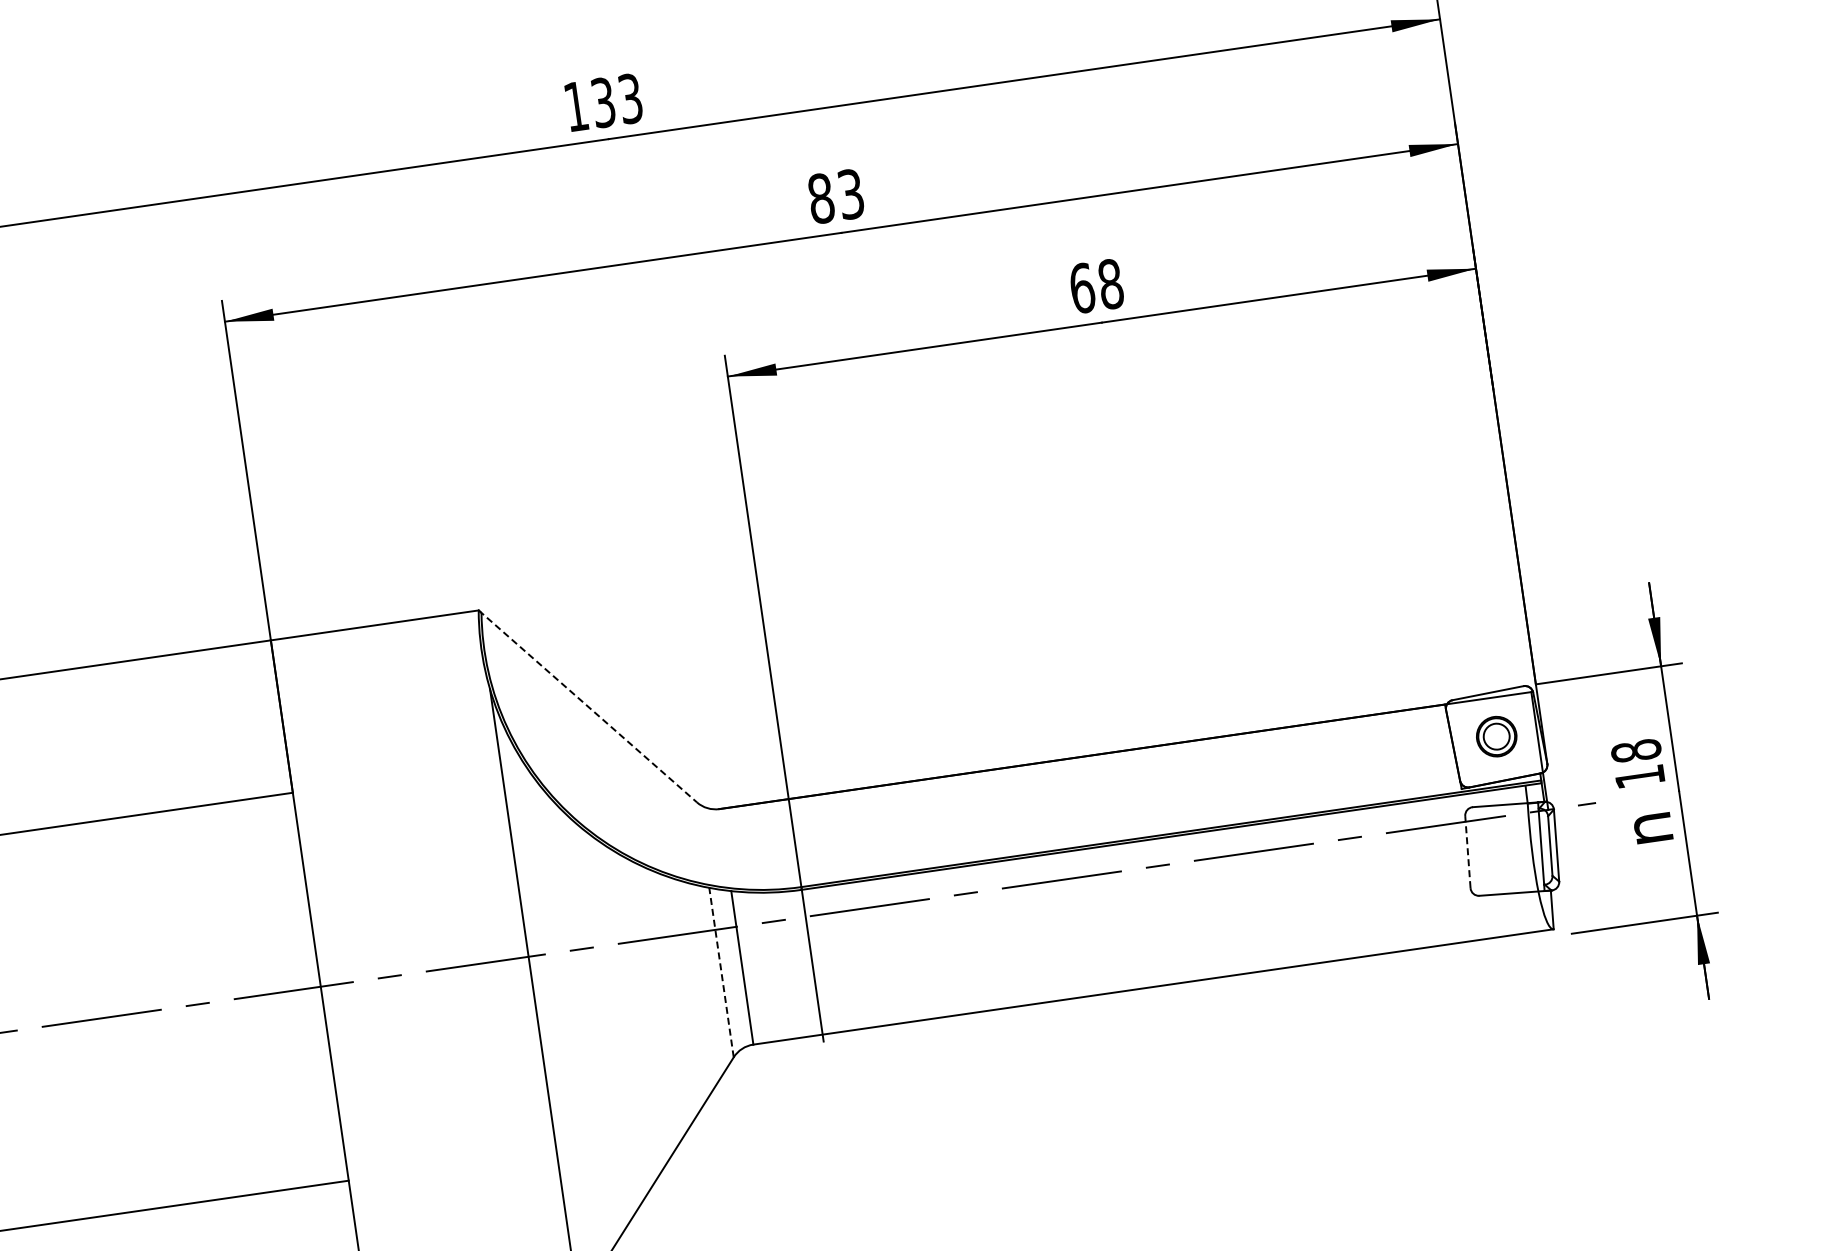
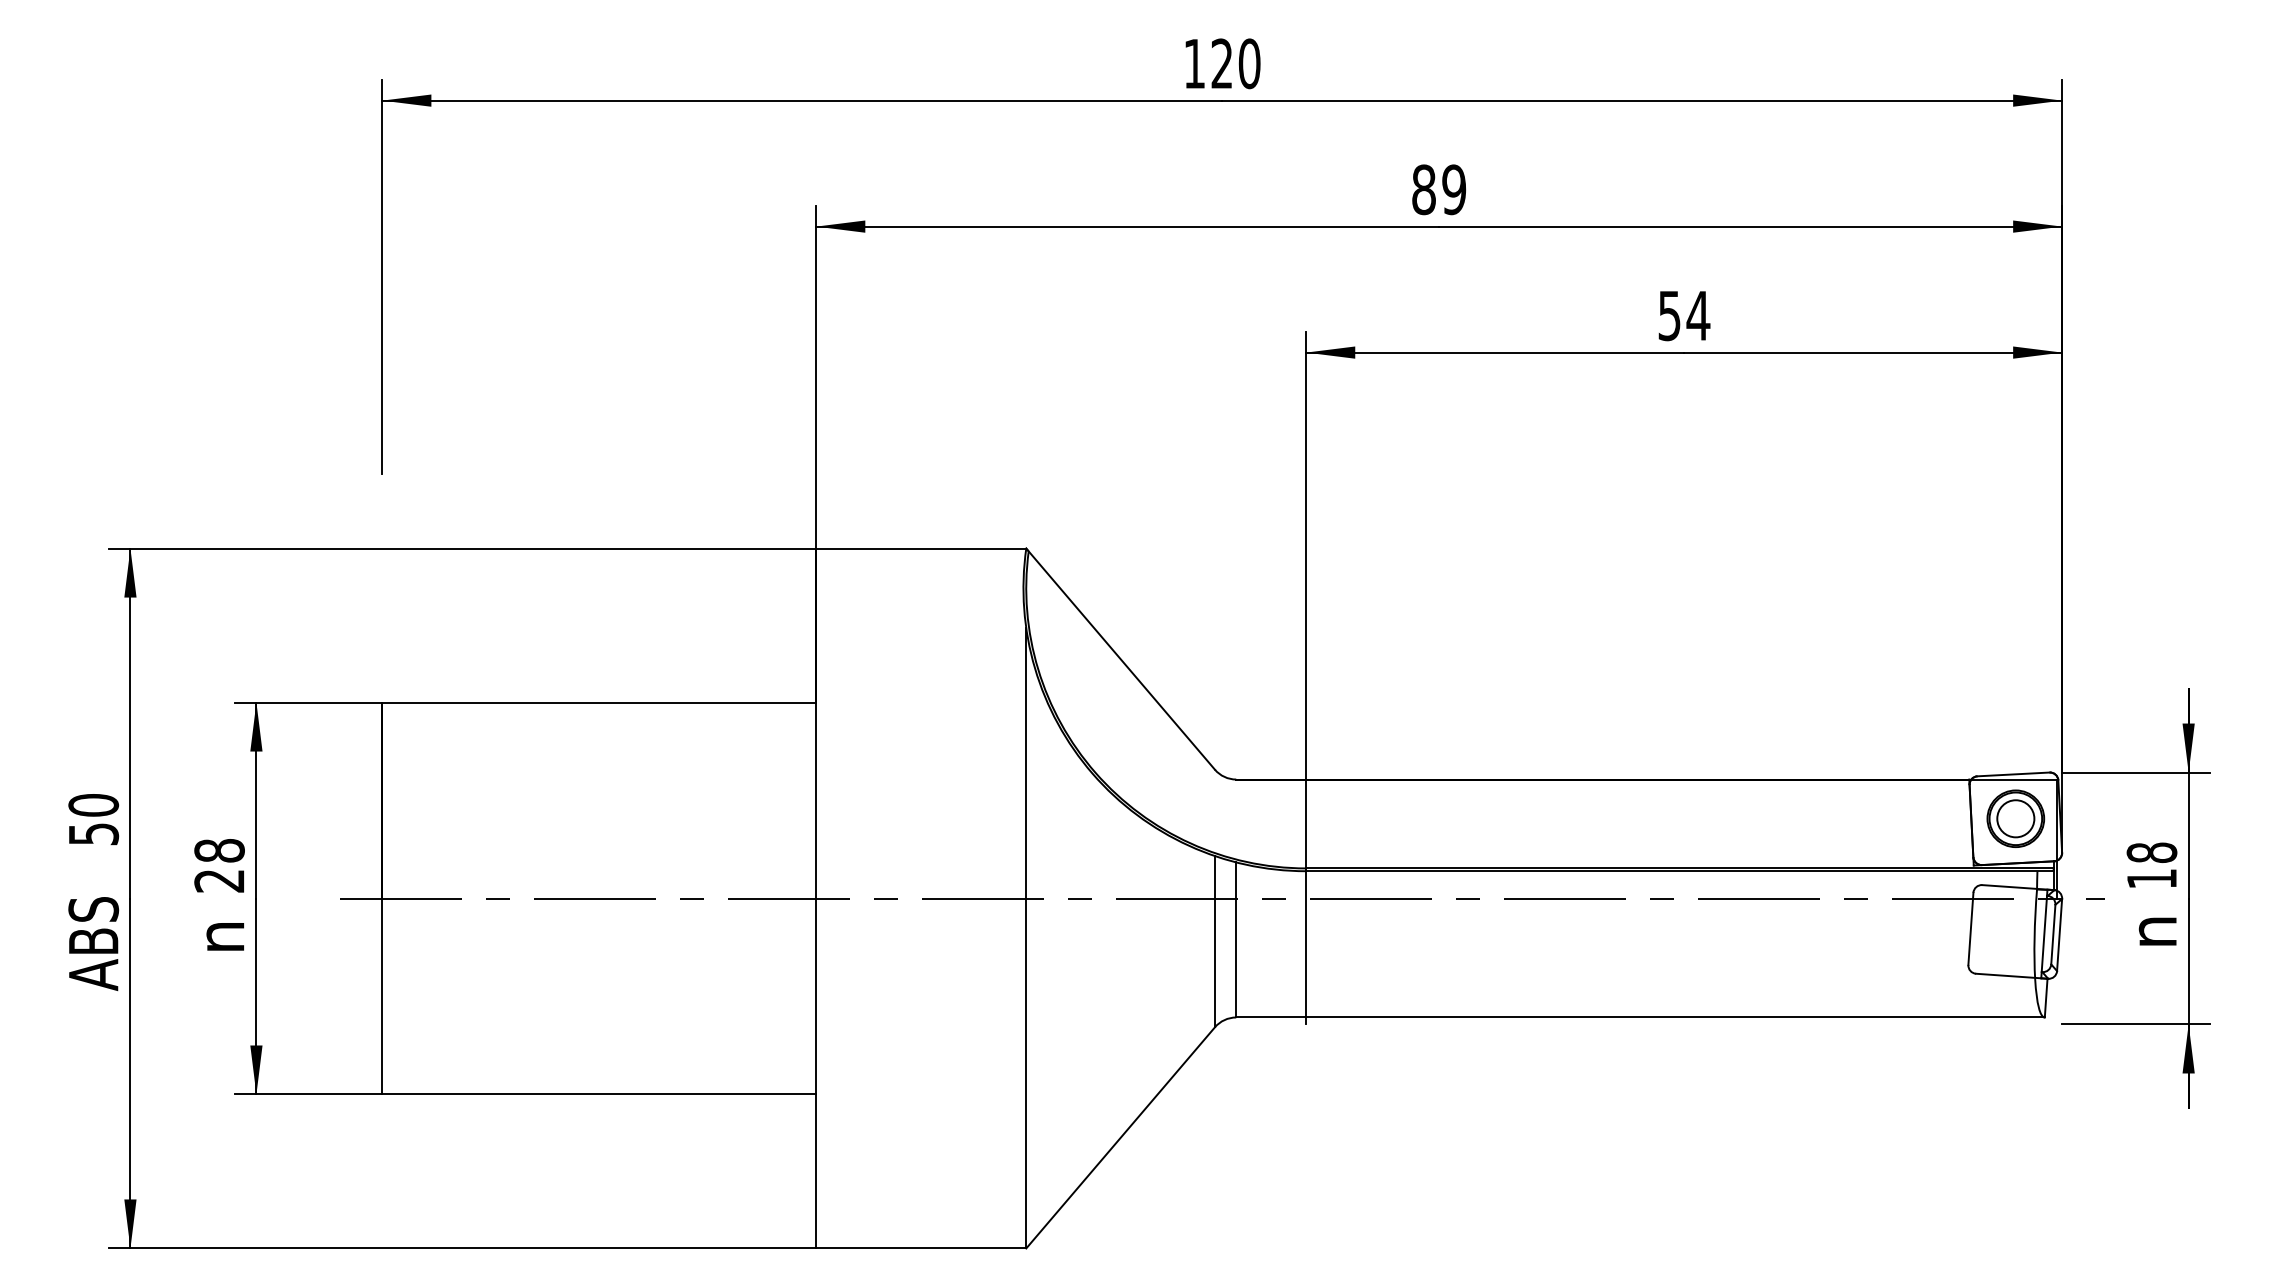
text: (616, 100) -> (1235, 63), 133 -> 120
text: (851, 193) -> (1454, 189), 83 -> 89
text: (1096, 285) -> (1684, 315), 68 -> 54
line: (587, 706) -> (1120, 659), dashed -> solid
part: (1496, 736) -> (2015, 818), size x1.43
line: (1467, 851) -> (1970, 928), dashed -> solid
line: (721, 972) -> (1214, 941), dashed -> solid

